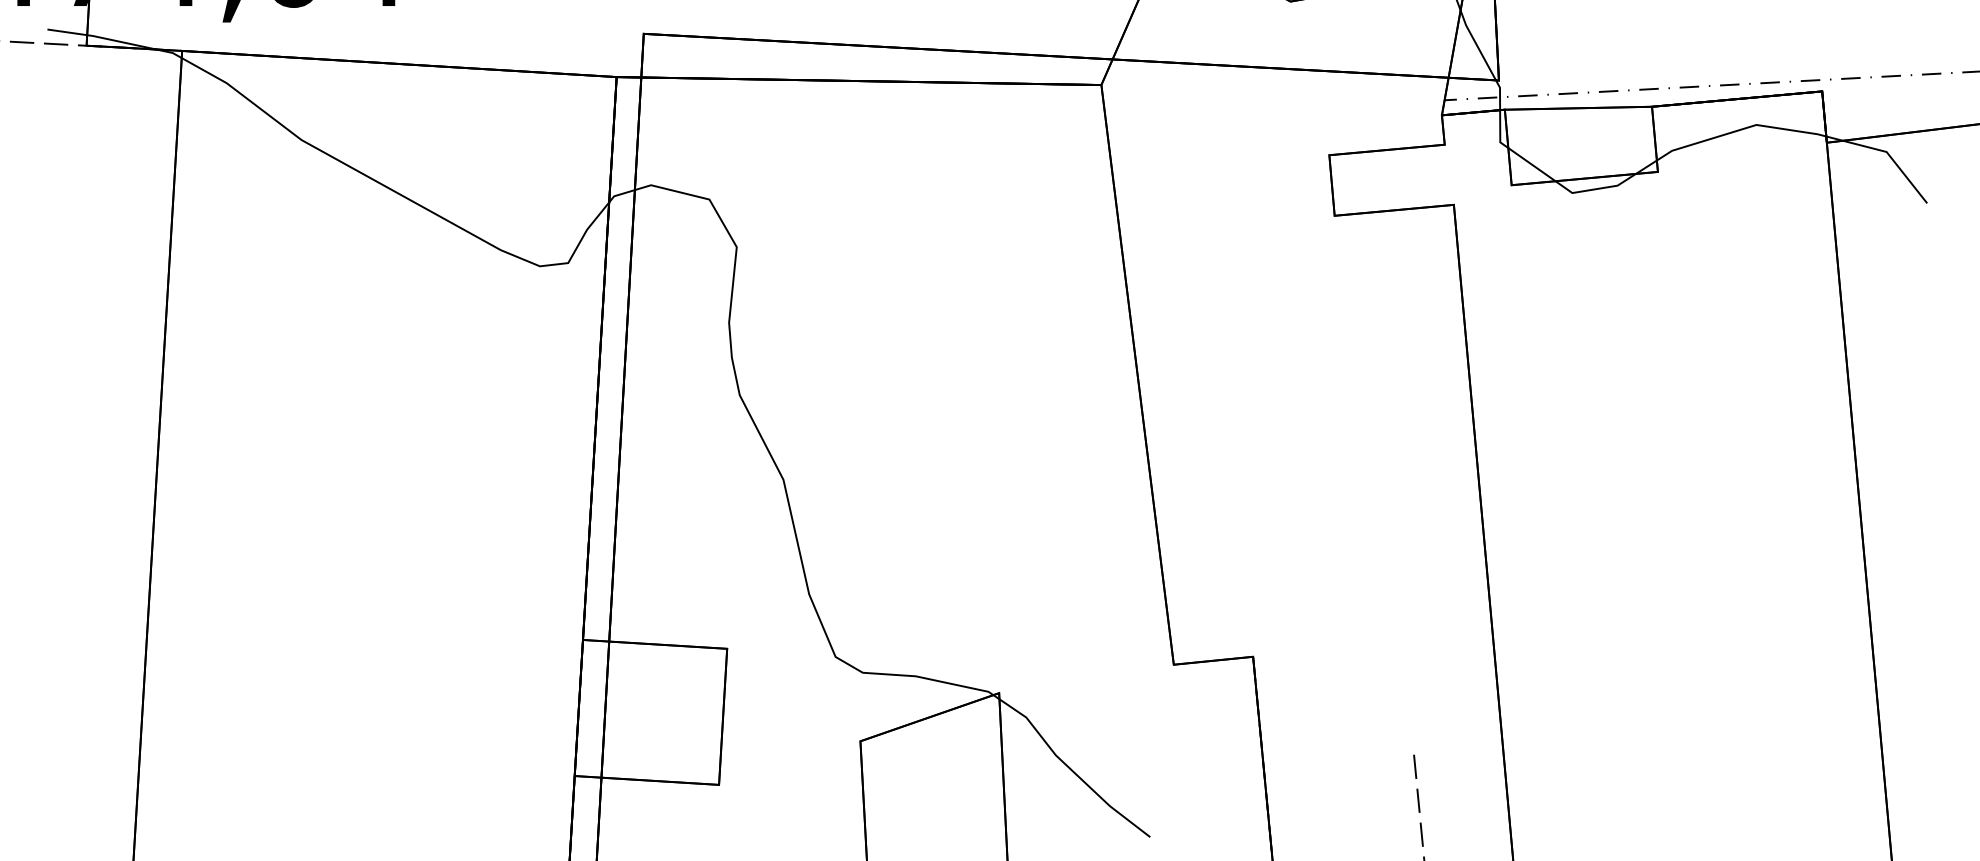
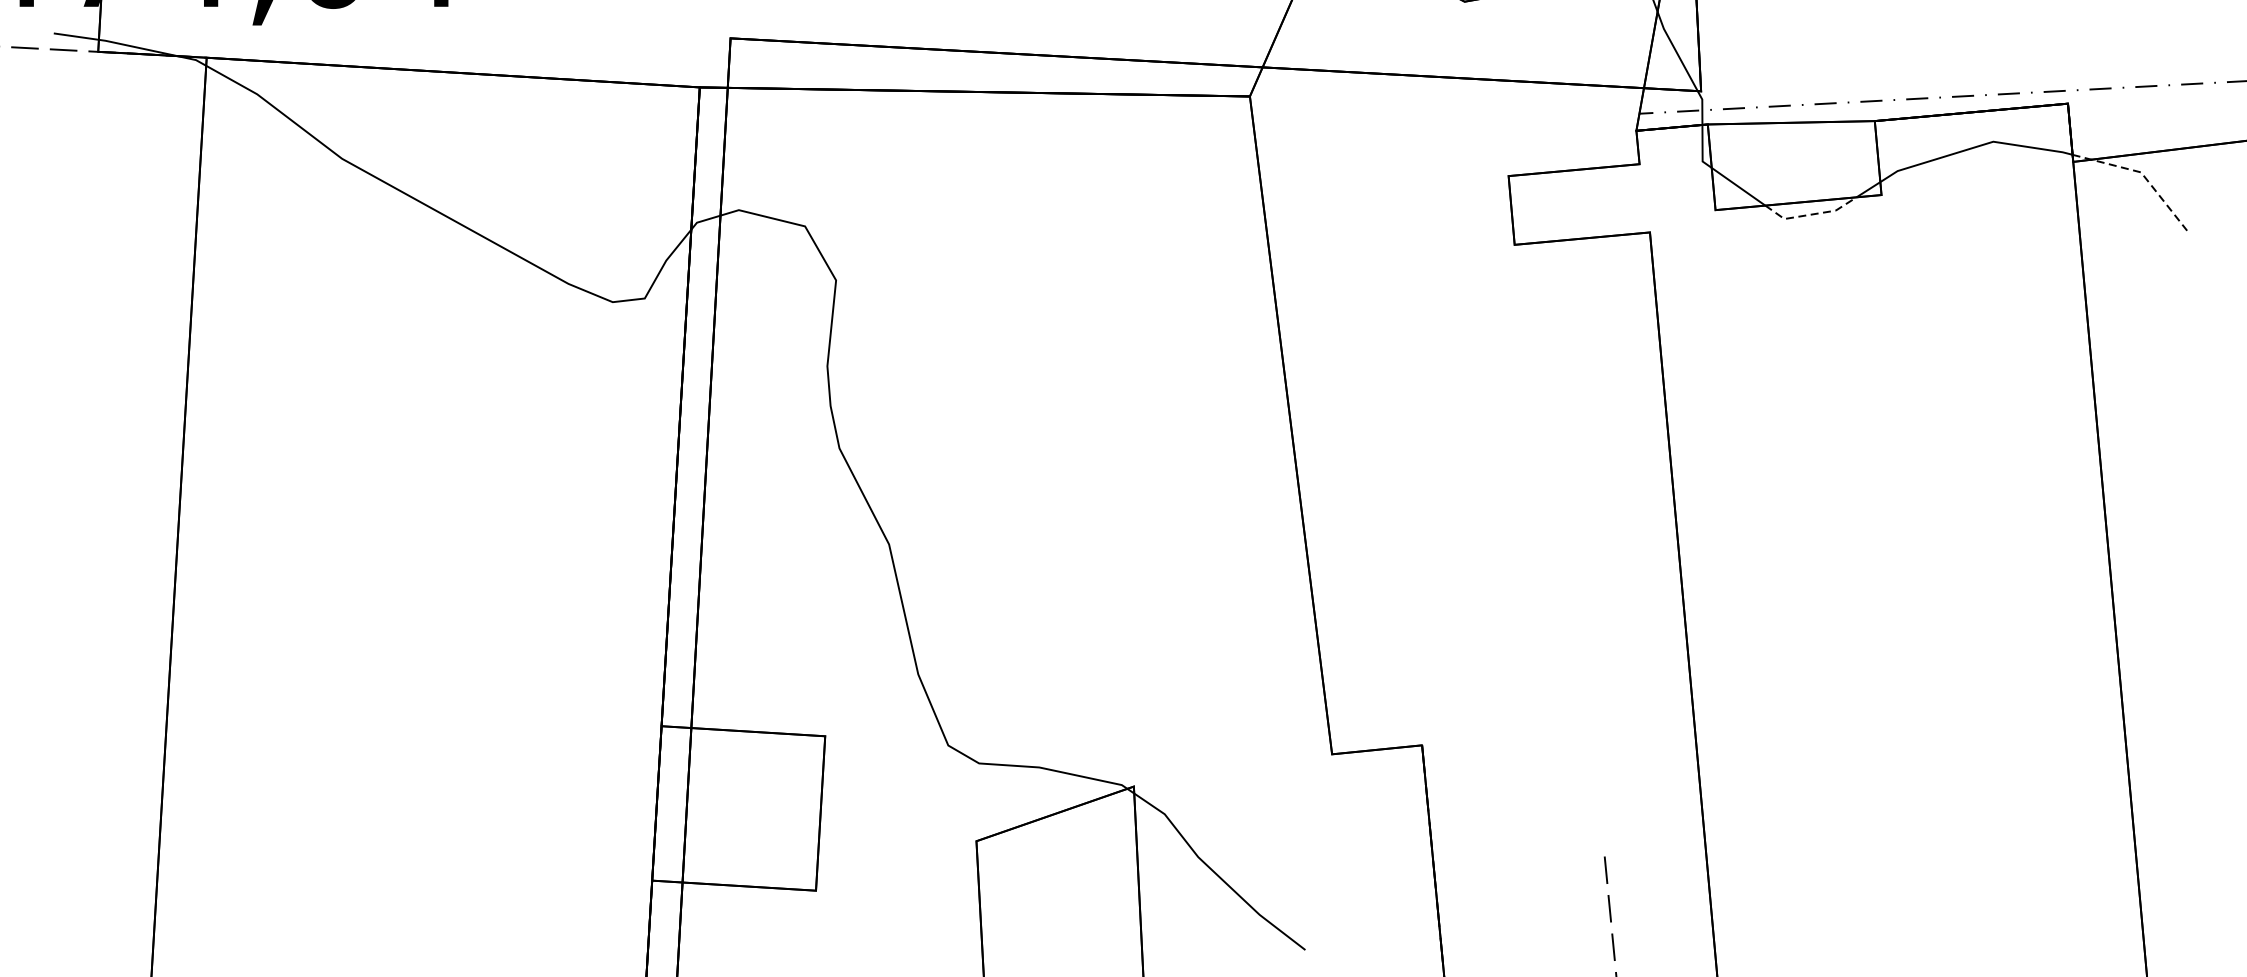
line: (1887, 152) -> (2142, 172), solid -> dashed
line: (1595, 189) -> (1810, 214), solid -> dashed

